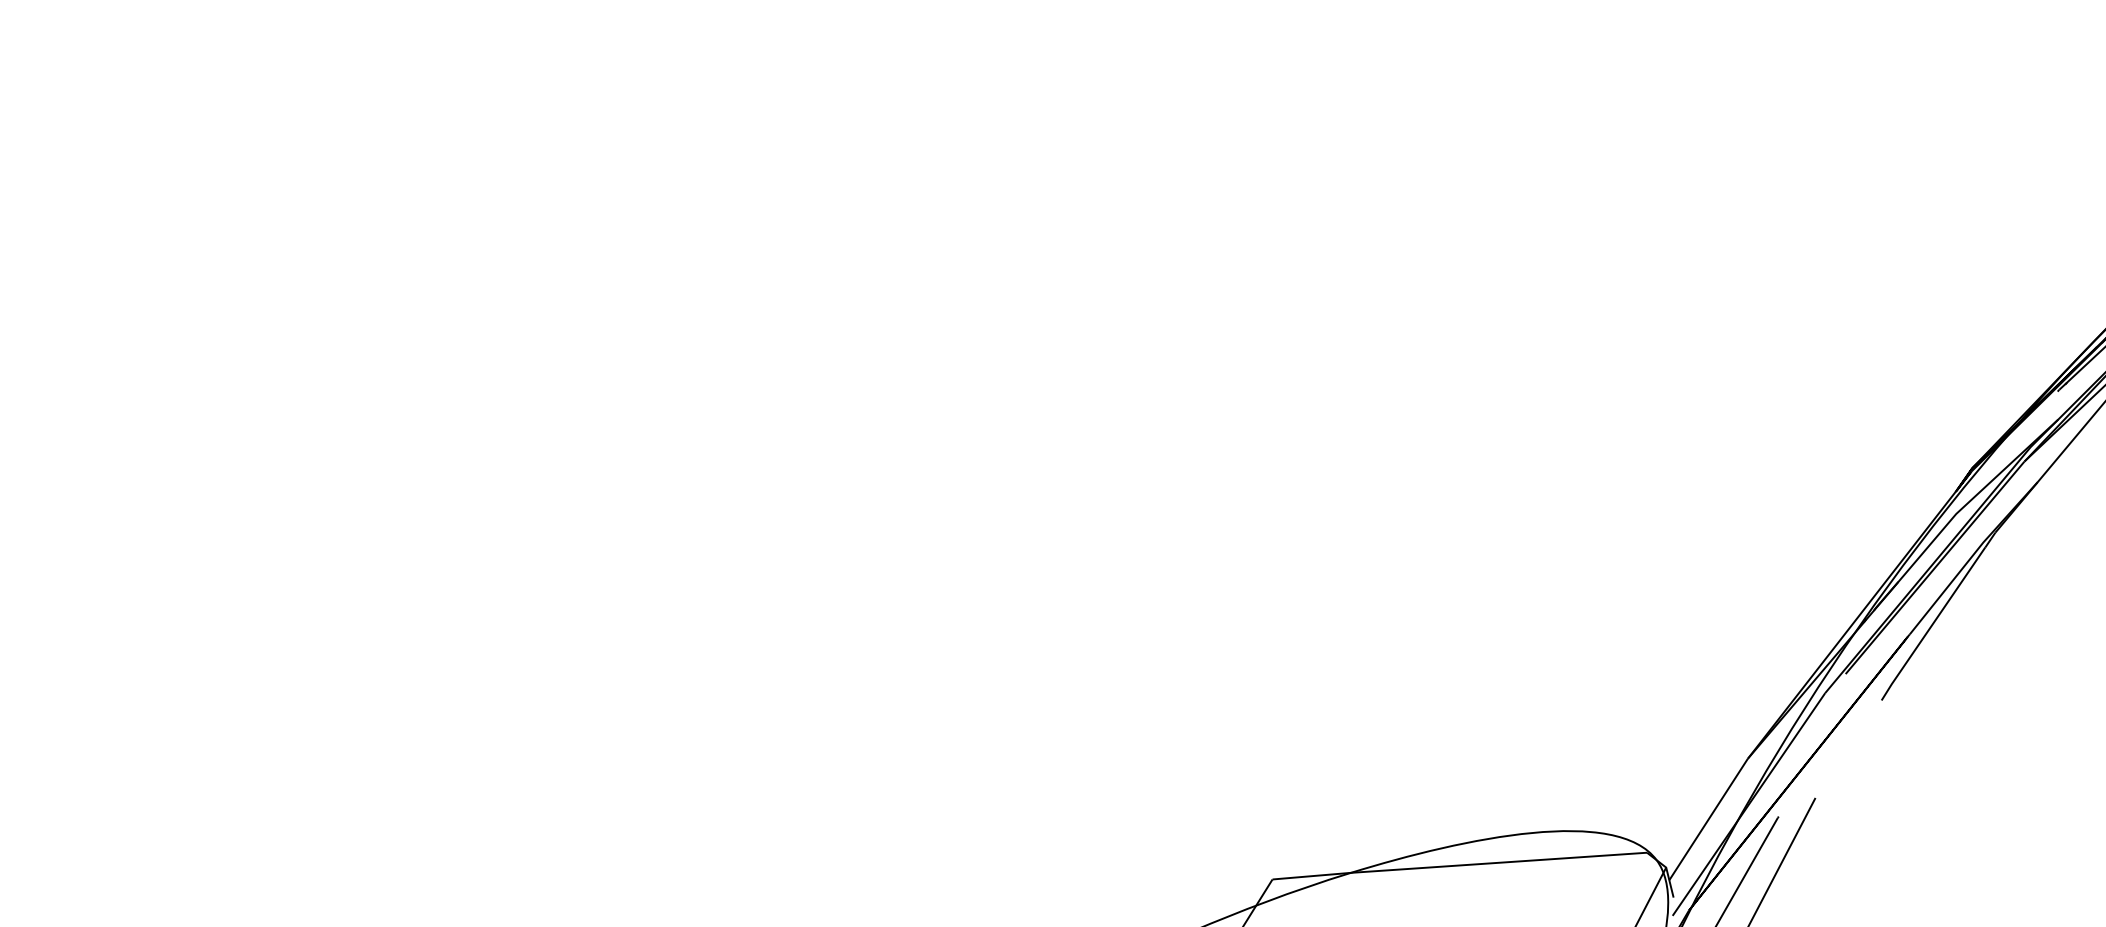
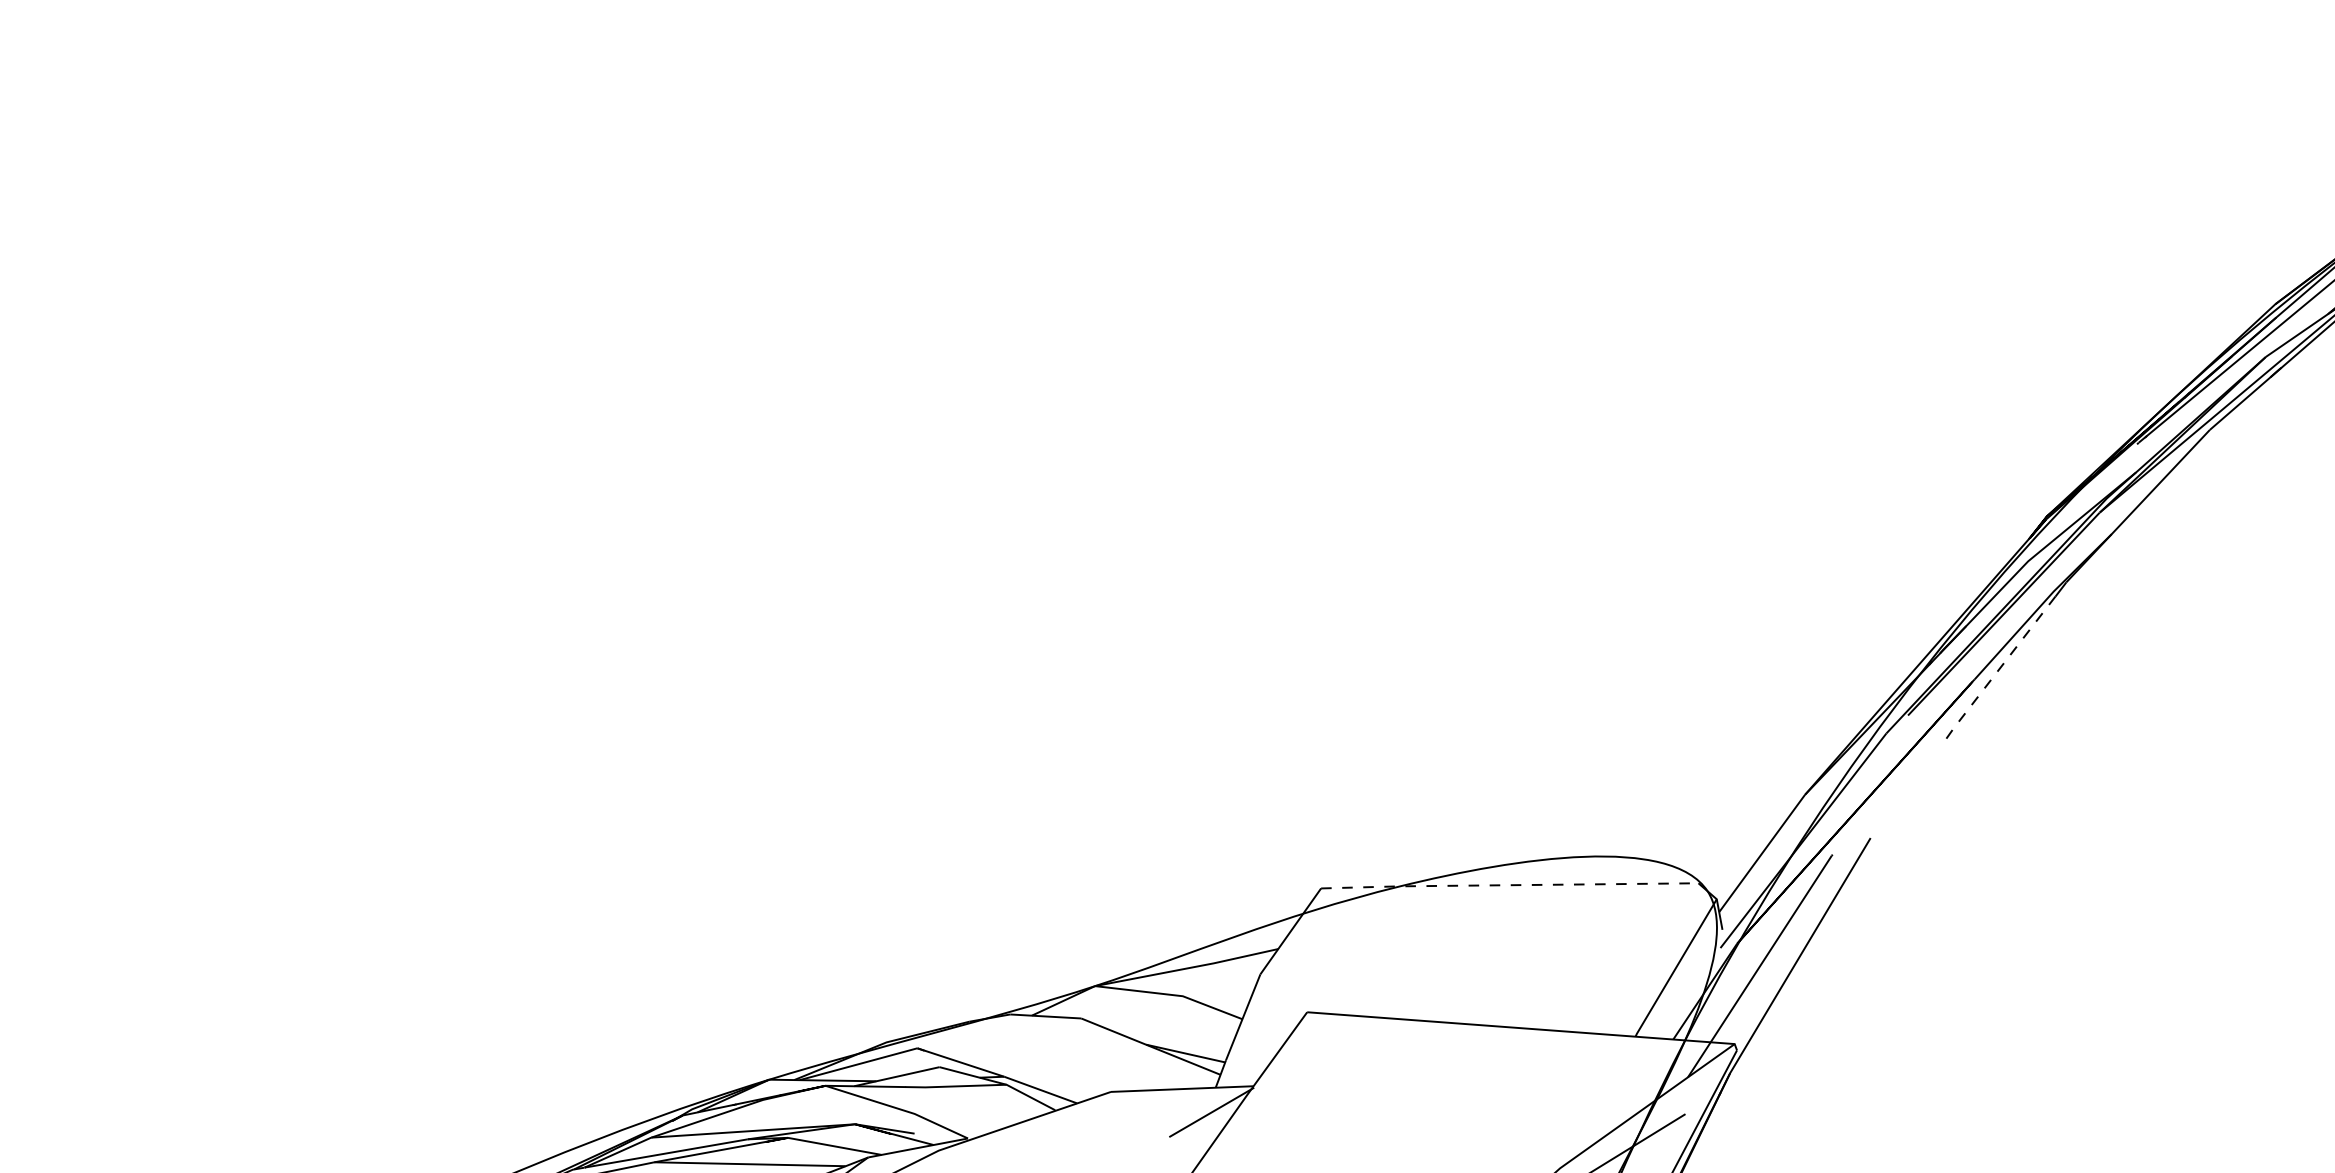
line: (1932, 624) -> (1998, 670), solid -> dashed
line: (1458, 865) -> (1508, 885), solid -> dashed

